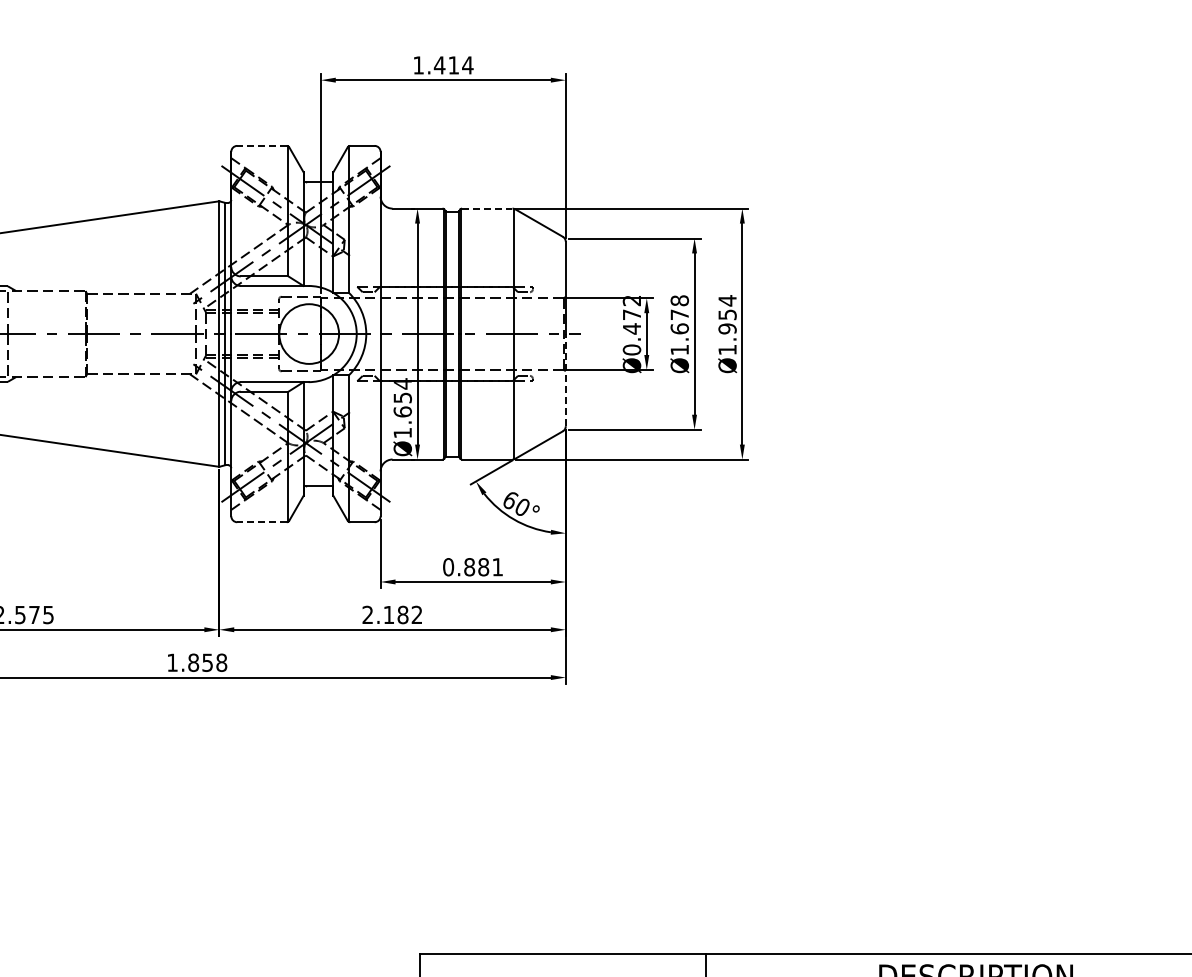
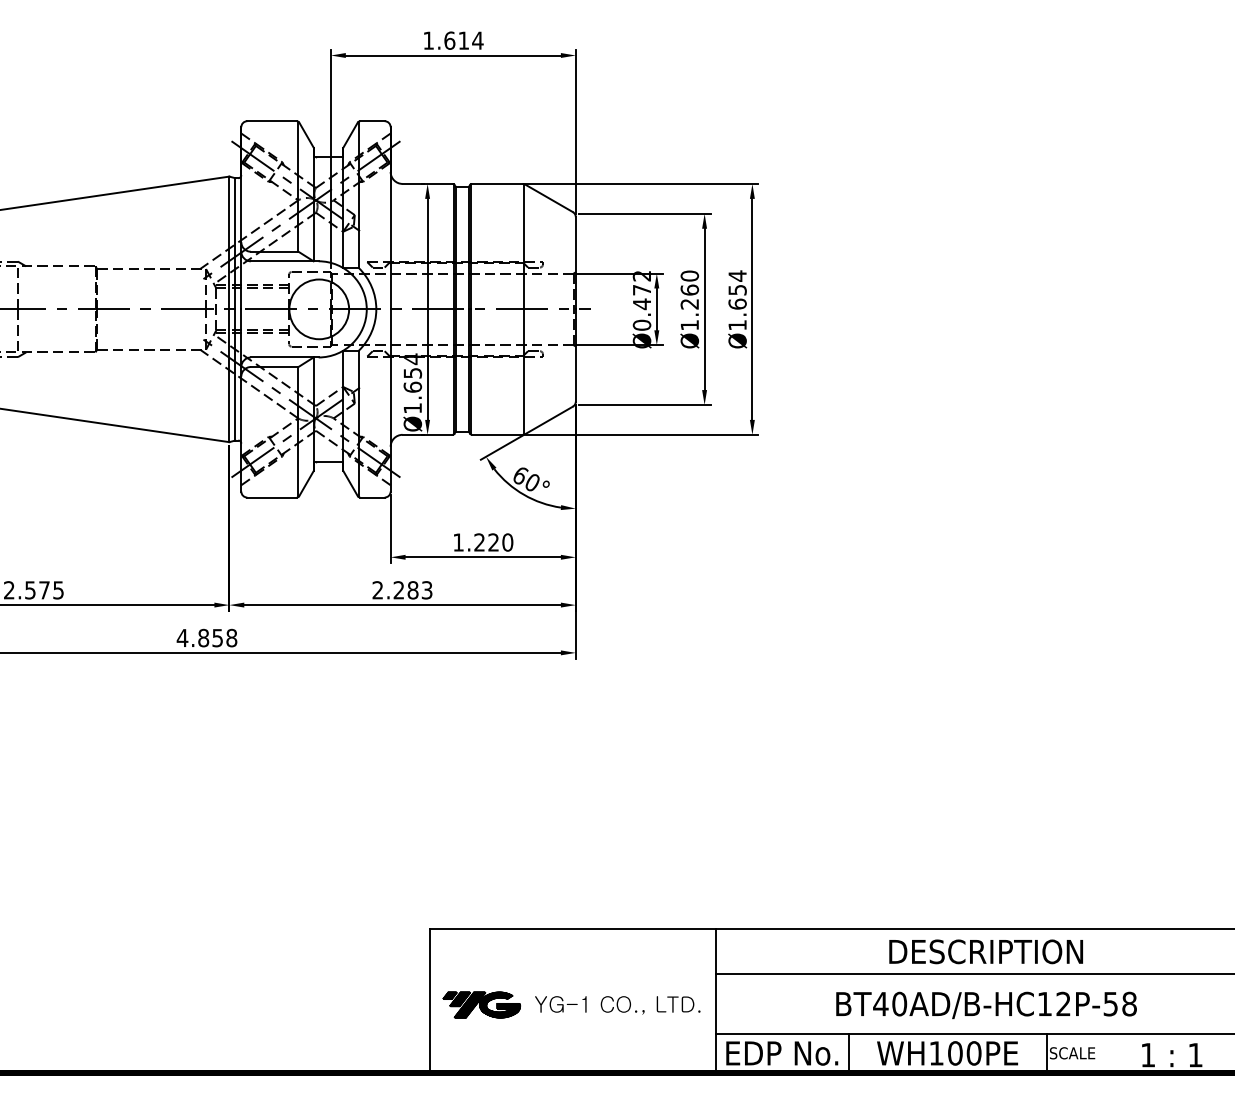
text: (439, 65) -> (449, 40), 1.414 -> 1.614
line: (262, 146) -> (272, 121), dashed -> solid
line: (487, 208) -> (497, 183), dashed -> solid
text: (679, 314) -> (689, 289), Ø1.678 -> Ø1.260
text: (727, 328) -> (737, 303), Ø1.954 -> Ø1.654
line: (565, 379) -> (575, 354), dashed -> solid
line: (262, 522) -> (272, 497), dashed -> solid
text: (473, 567) -> (483, 542), 0.881 -> 1.220
text: (402, 615) -> (412, 590), 2.182 -> 2.283
text: (172, 662) -> (182, 637), 1.858 -> 4.858

